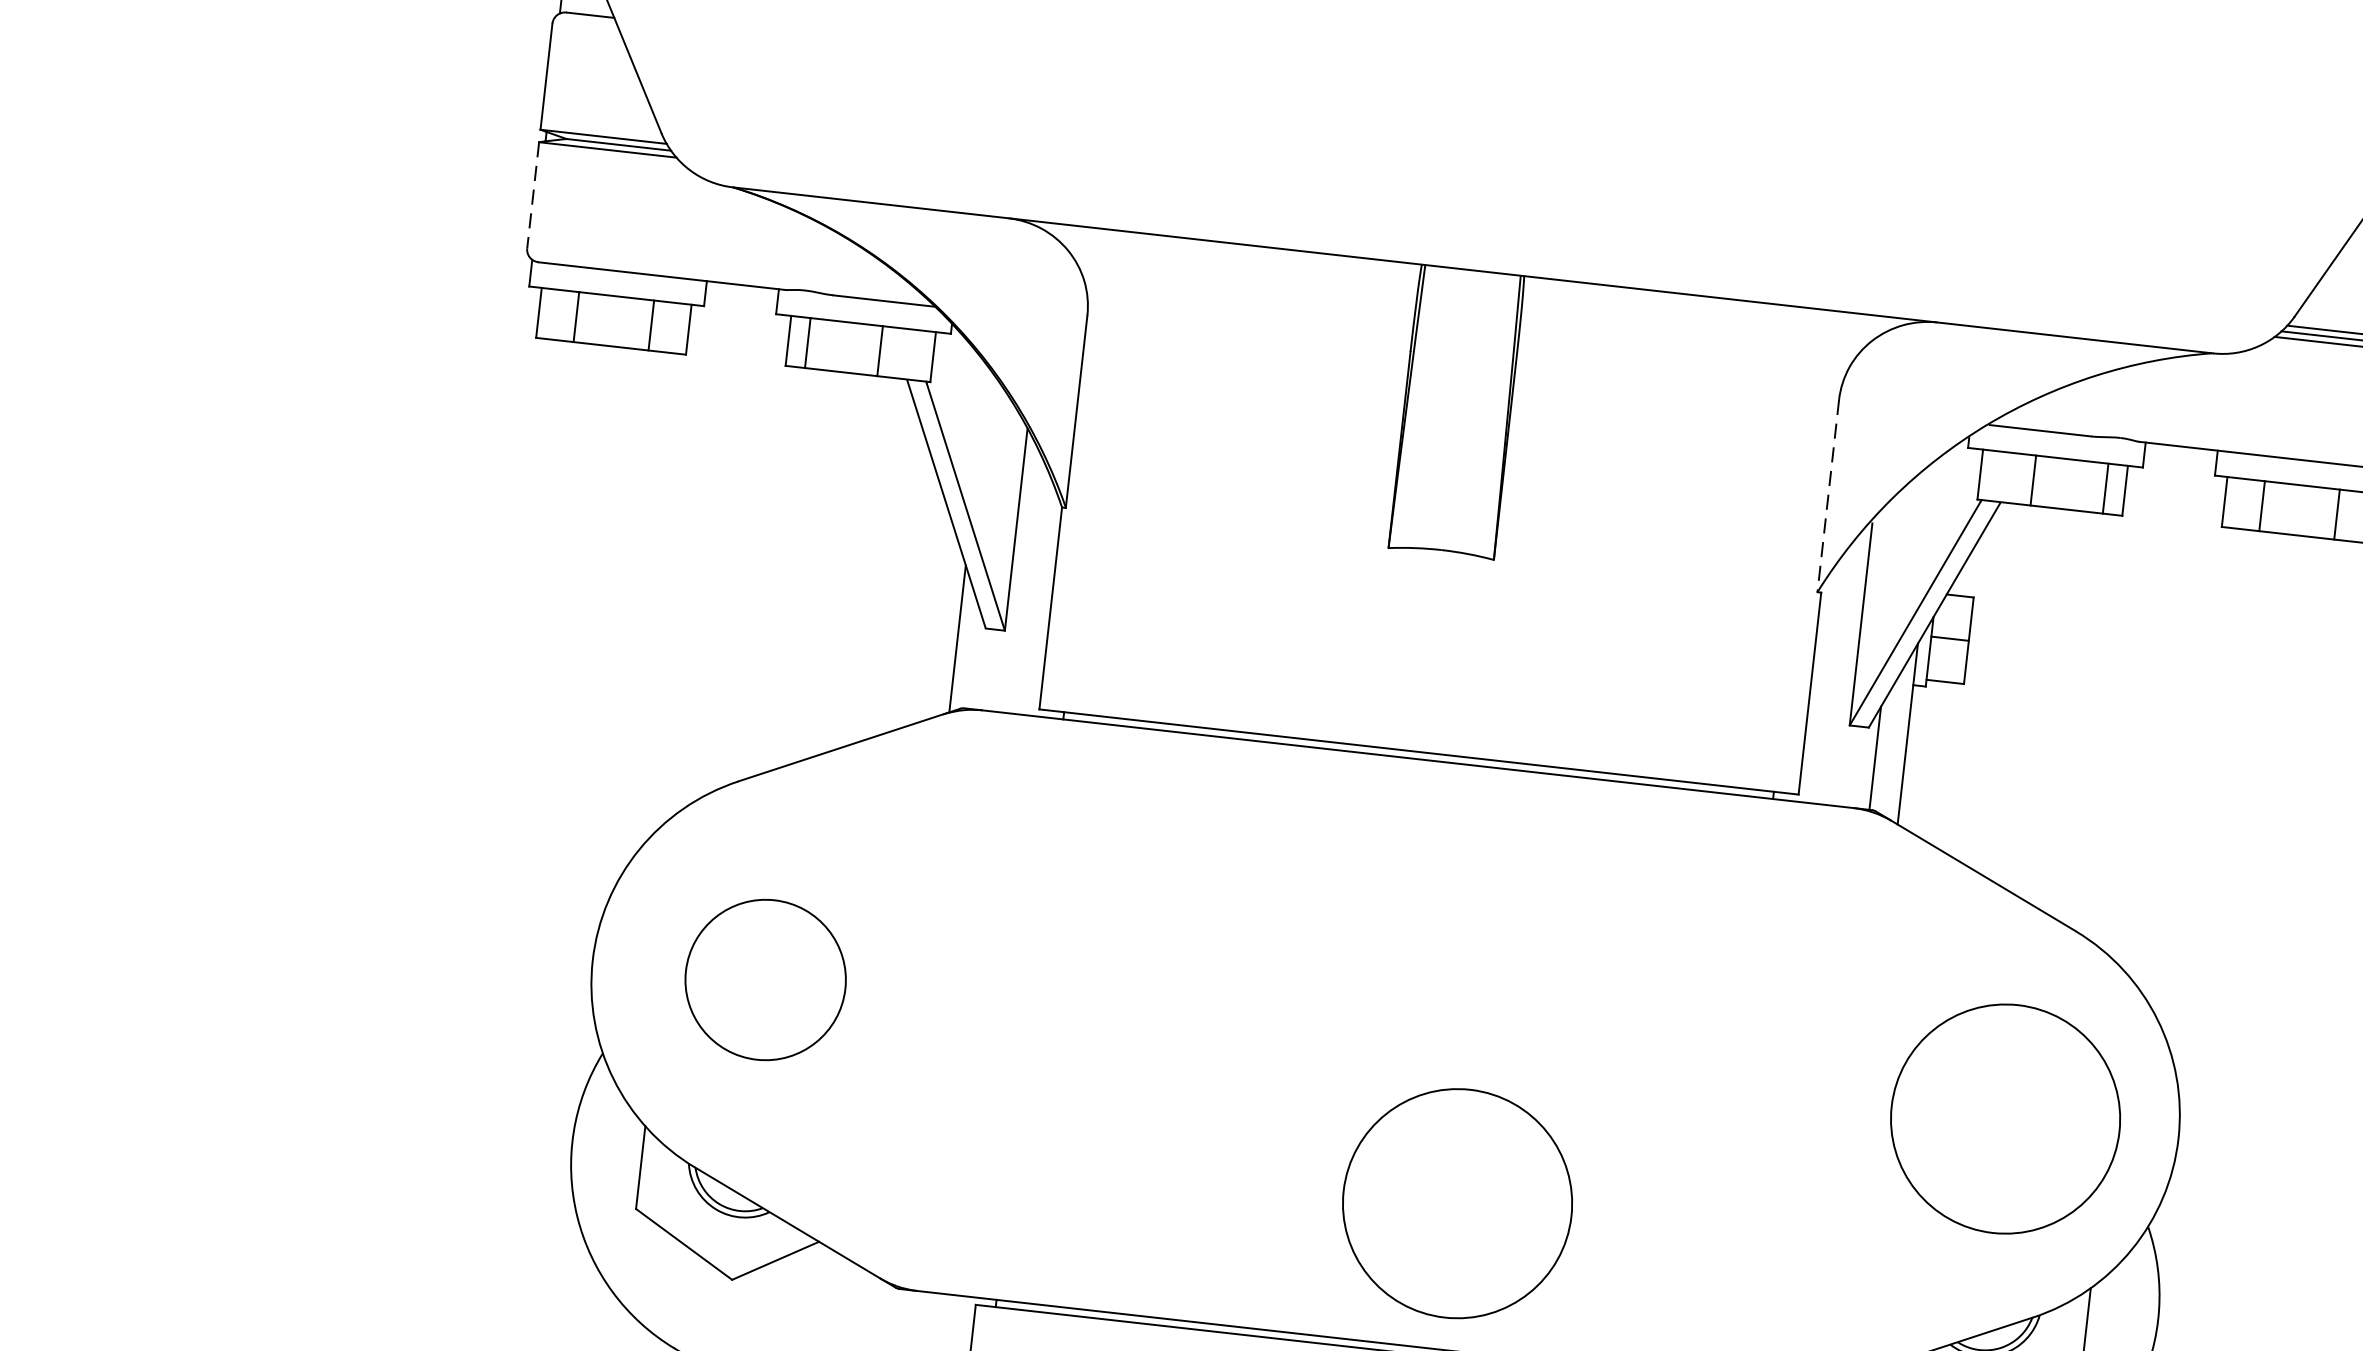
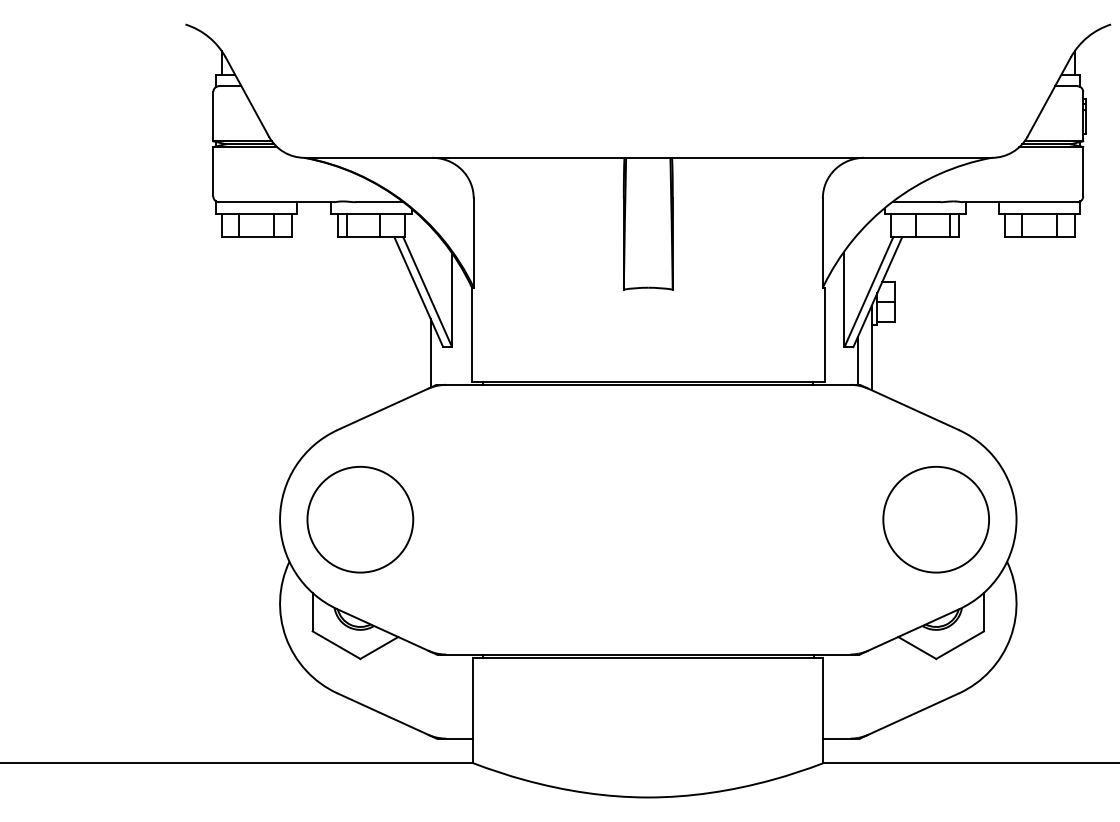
line: (533, 194) -> (213, 171), dashed -> solid
line: (1827, 496) -> (822, 243), dashed -> solid
circle: (766, 979) -> (360, 519), size x1.43
circle: (1456, 1203) -> (688, 586), removed

